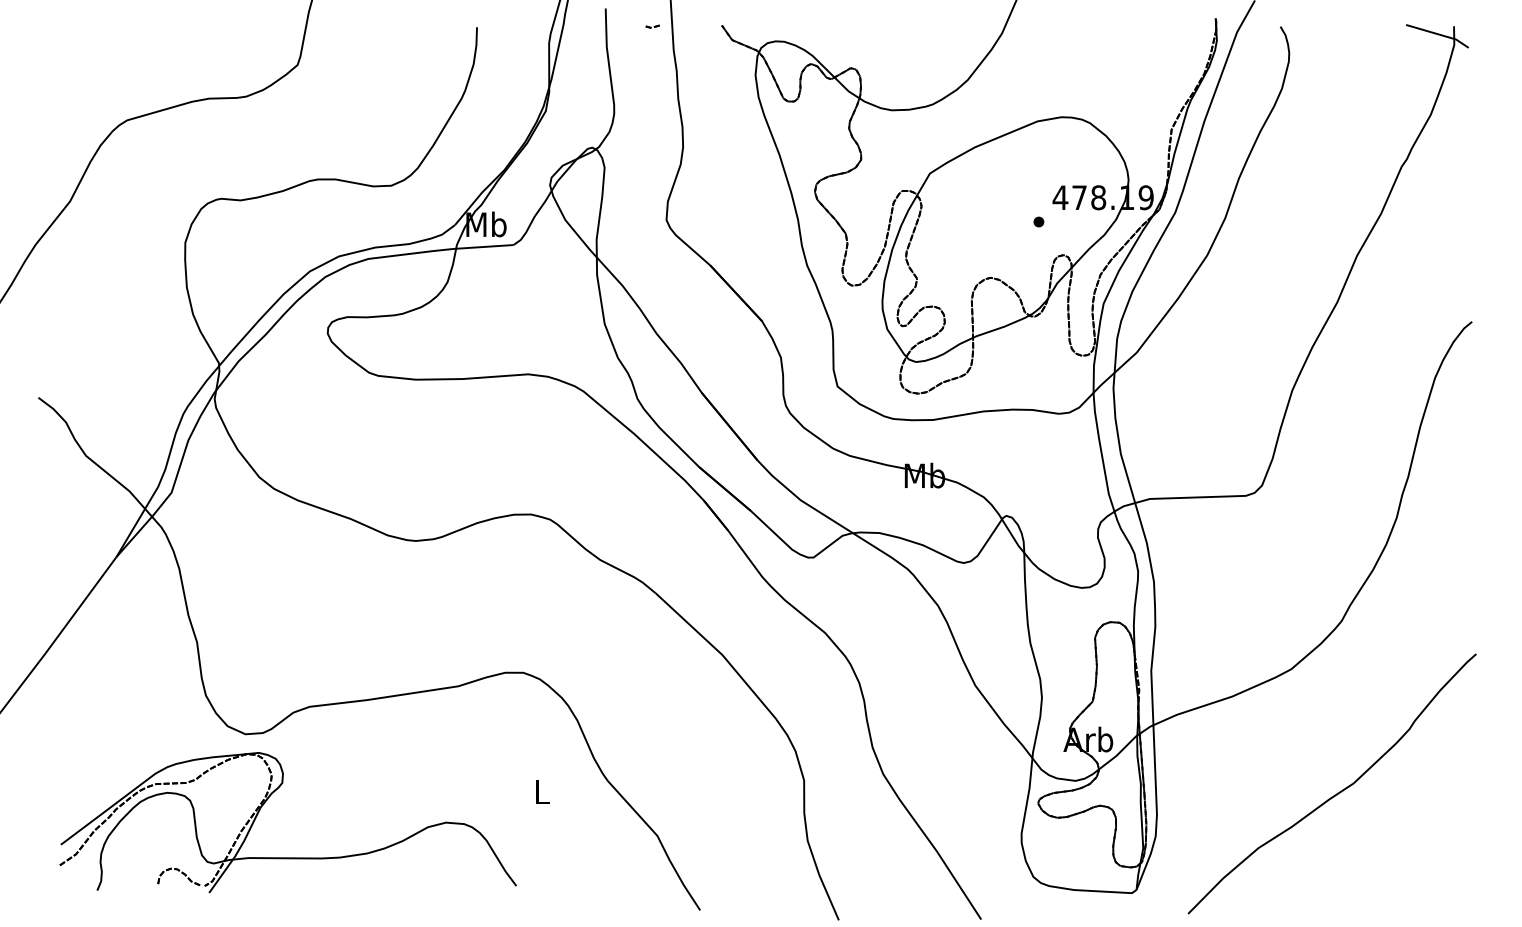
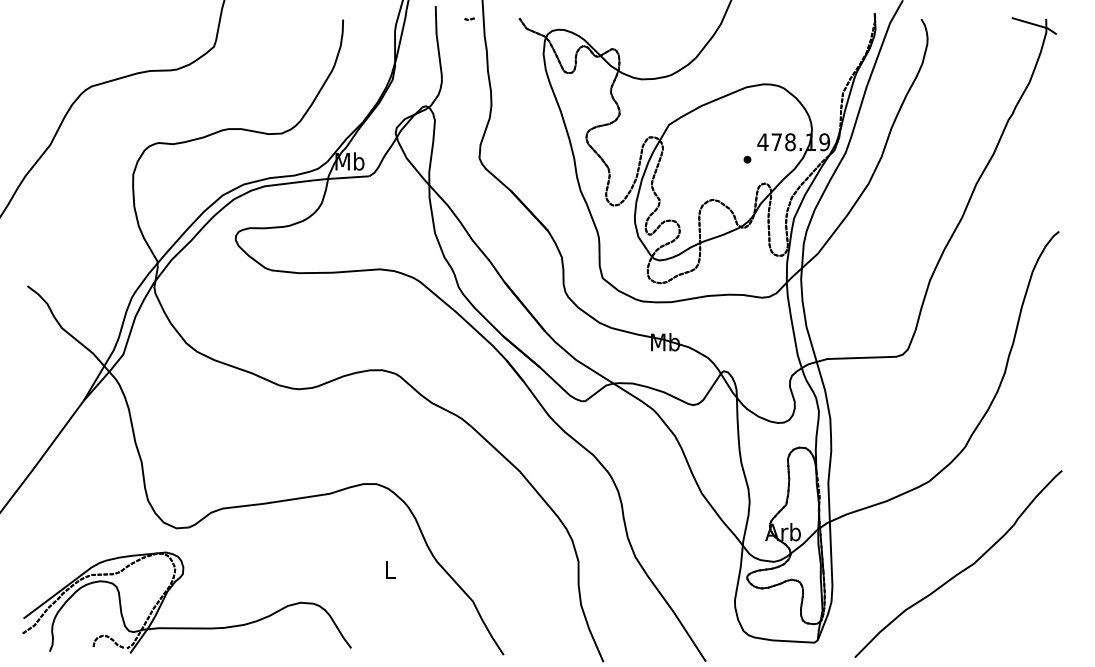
part: (264, 804) -> (170, 589), moved

